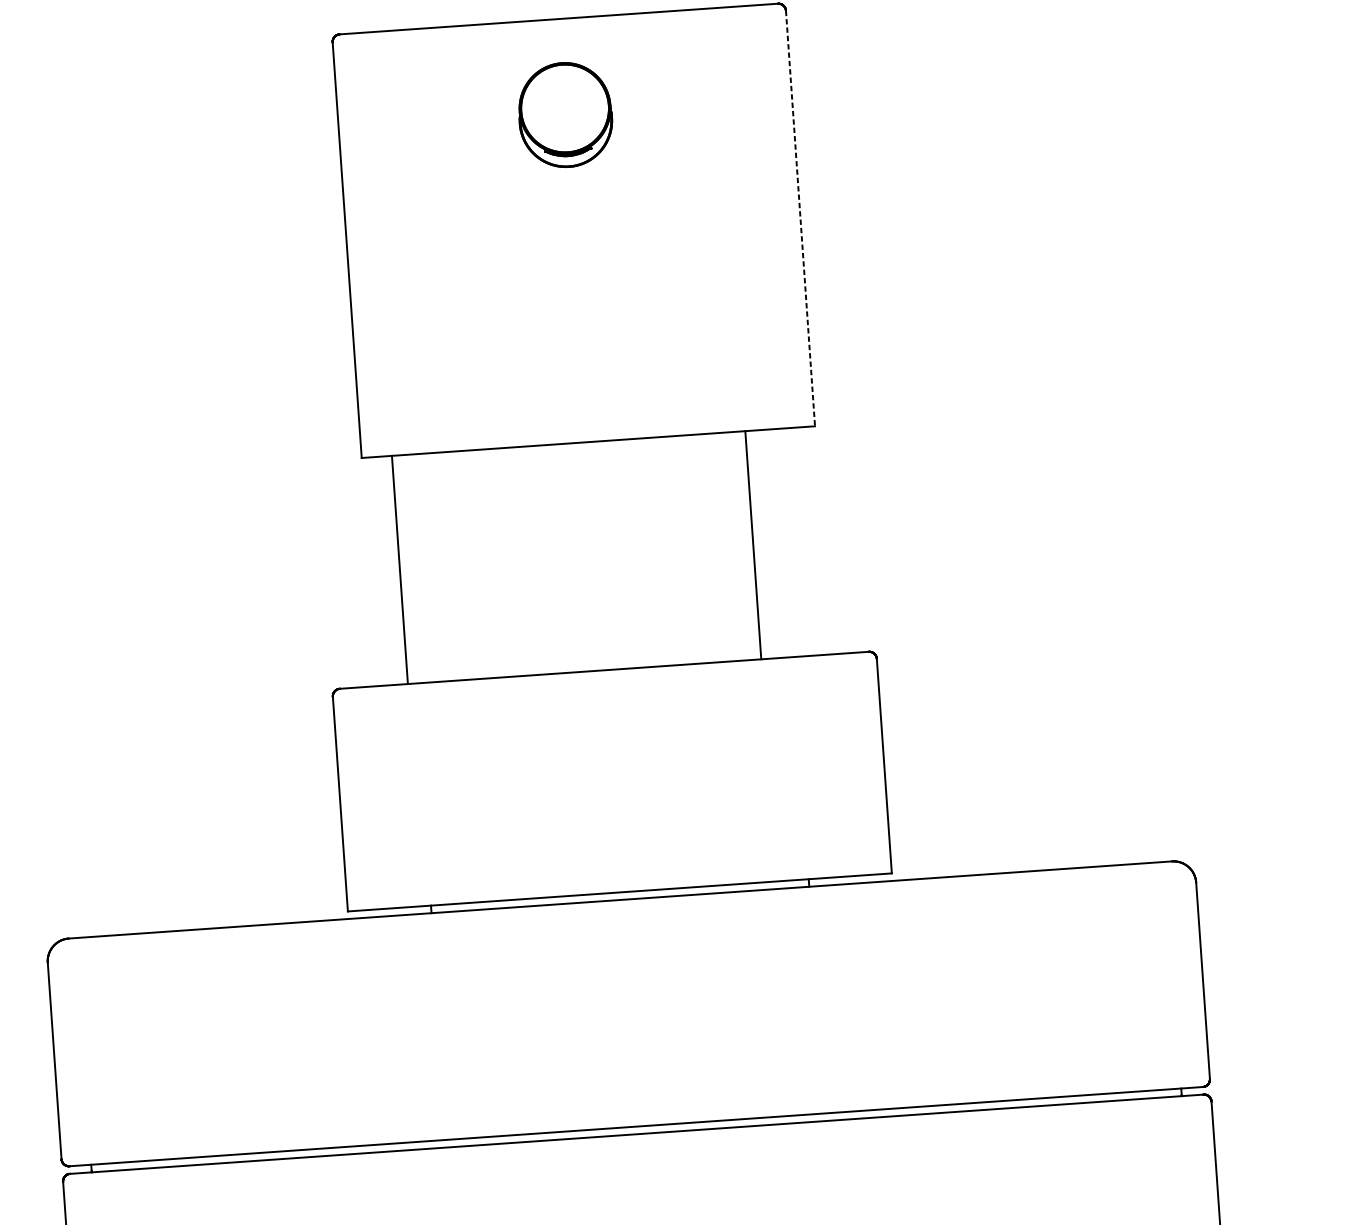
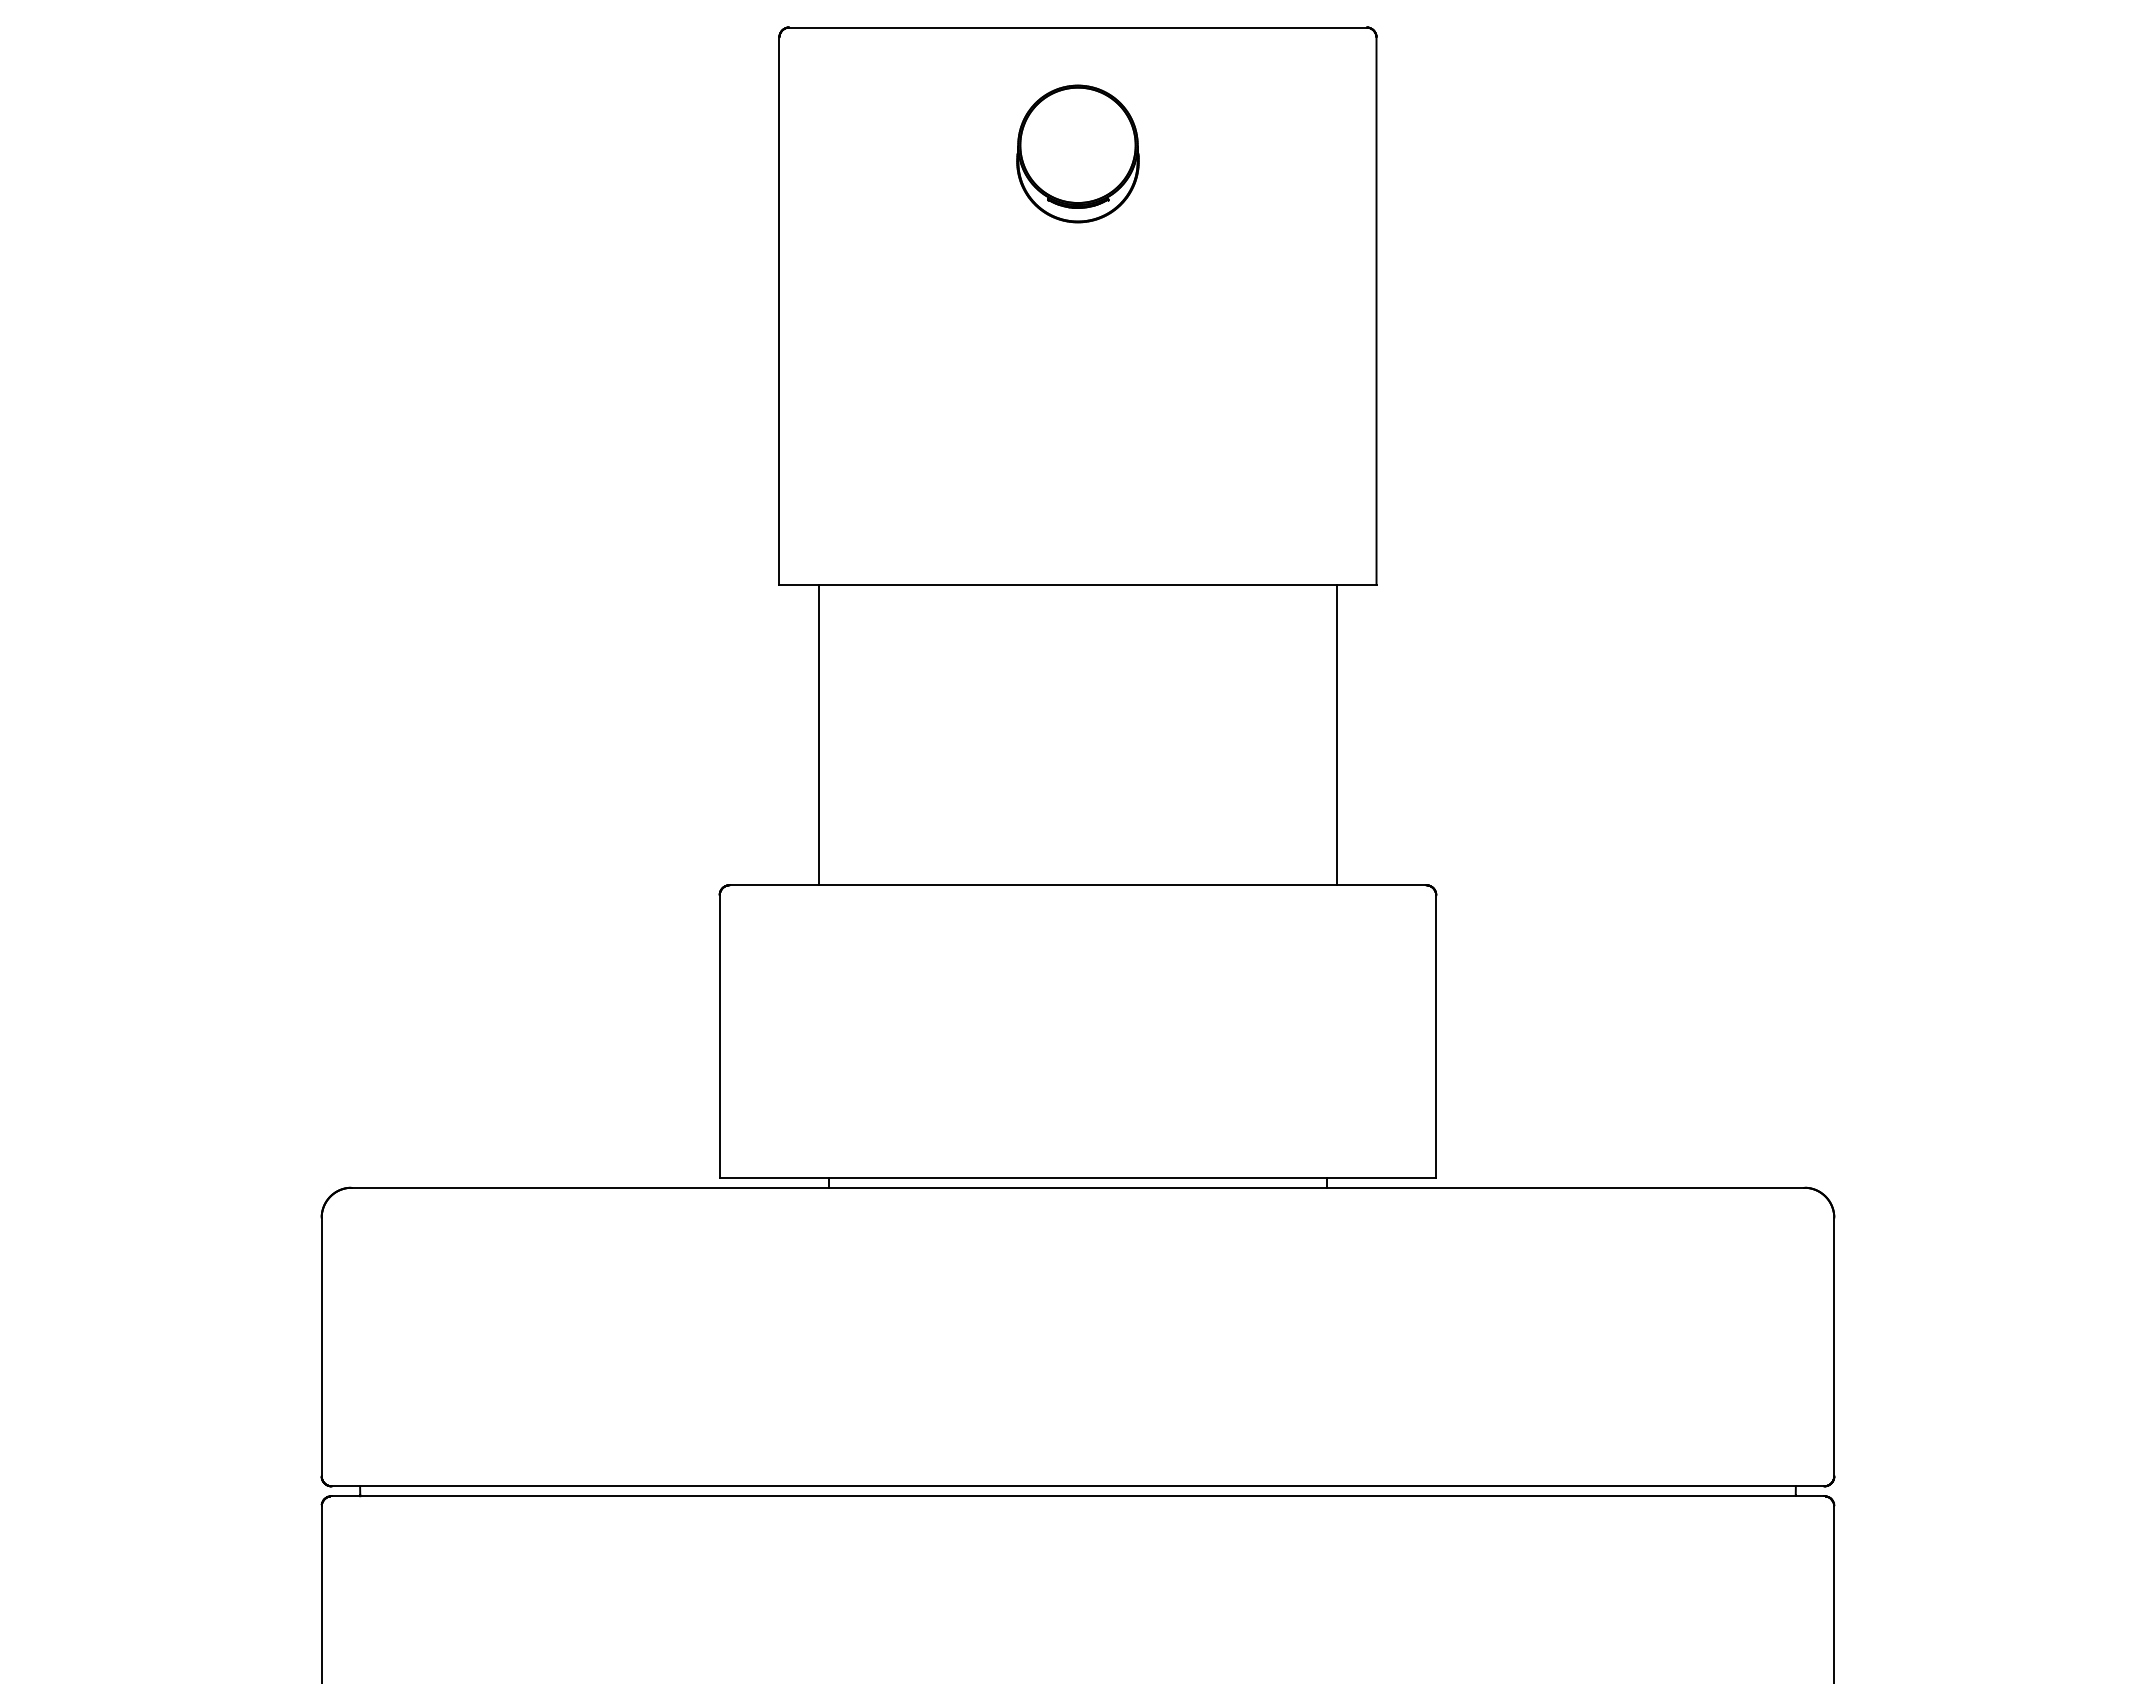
line: (800, 218) -> (1376, 311), dashed -> solid
line: (753, 544) -> (1336, 734), moved

